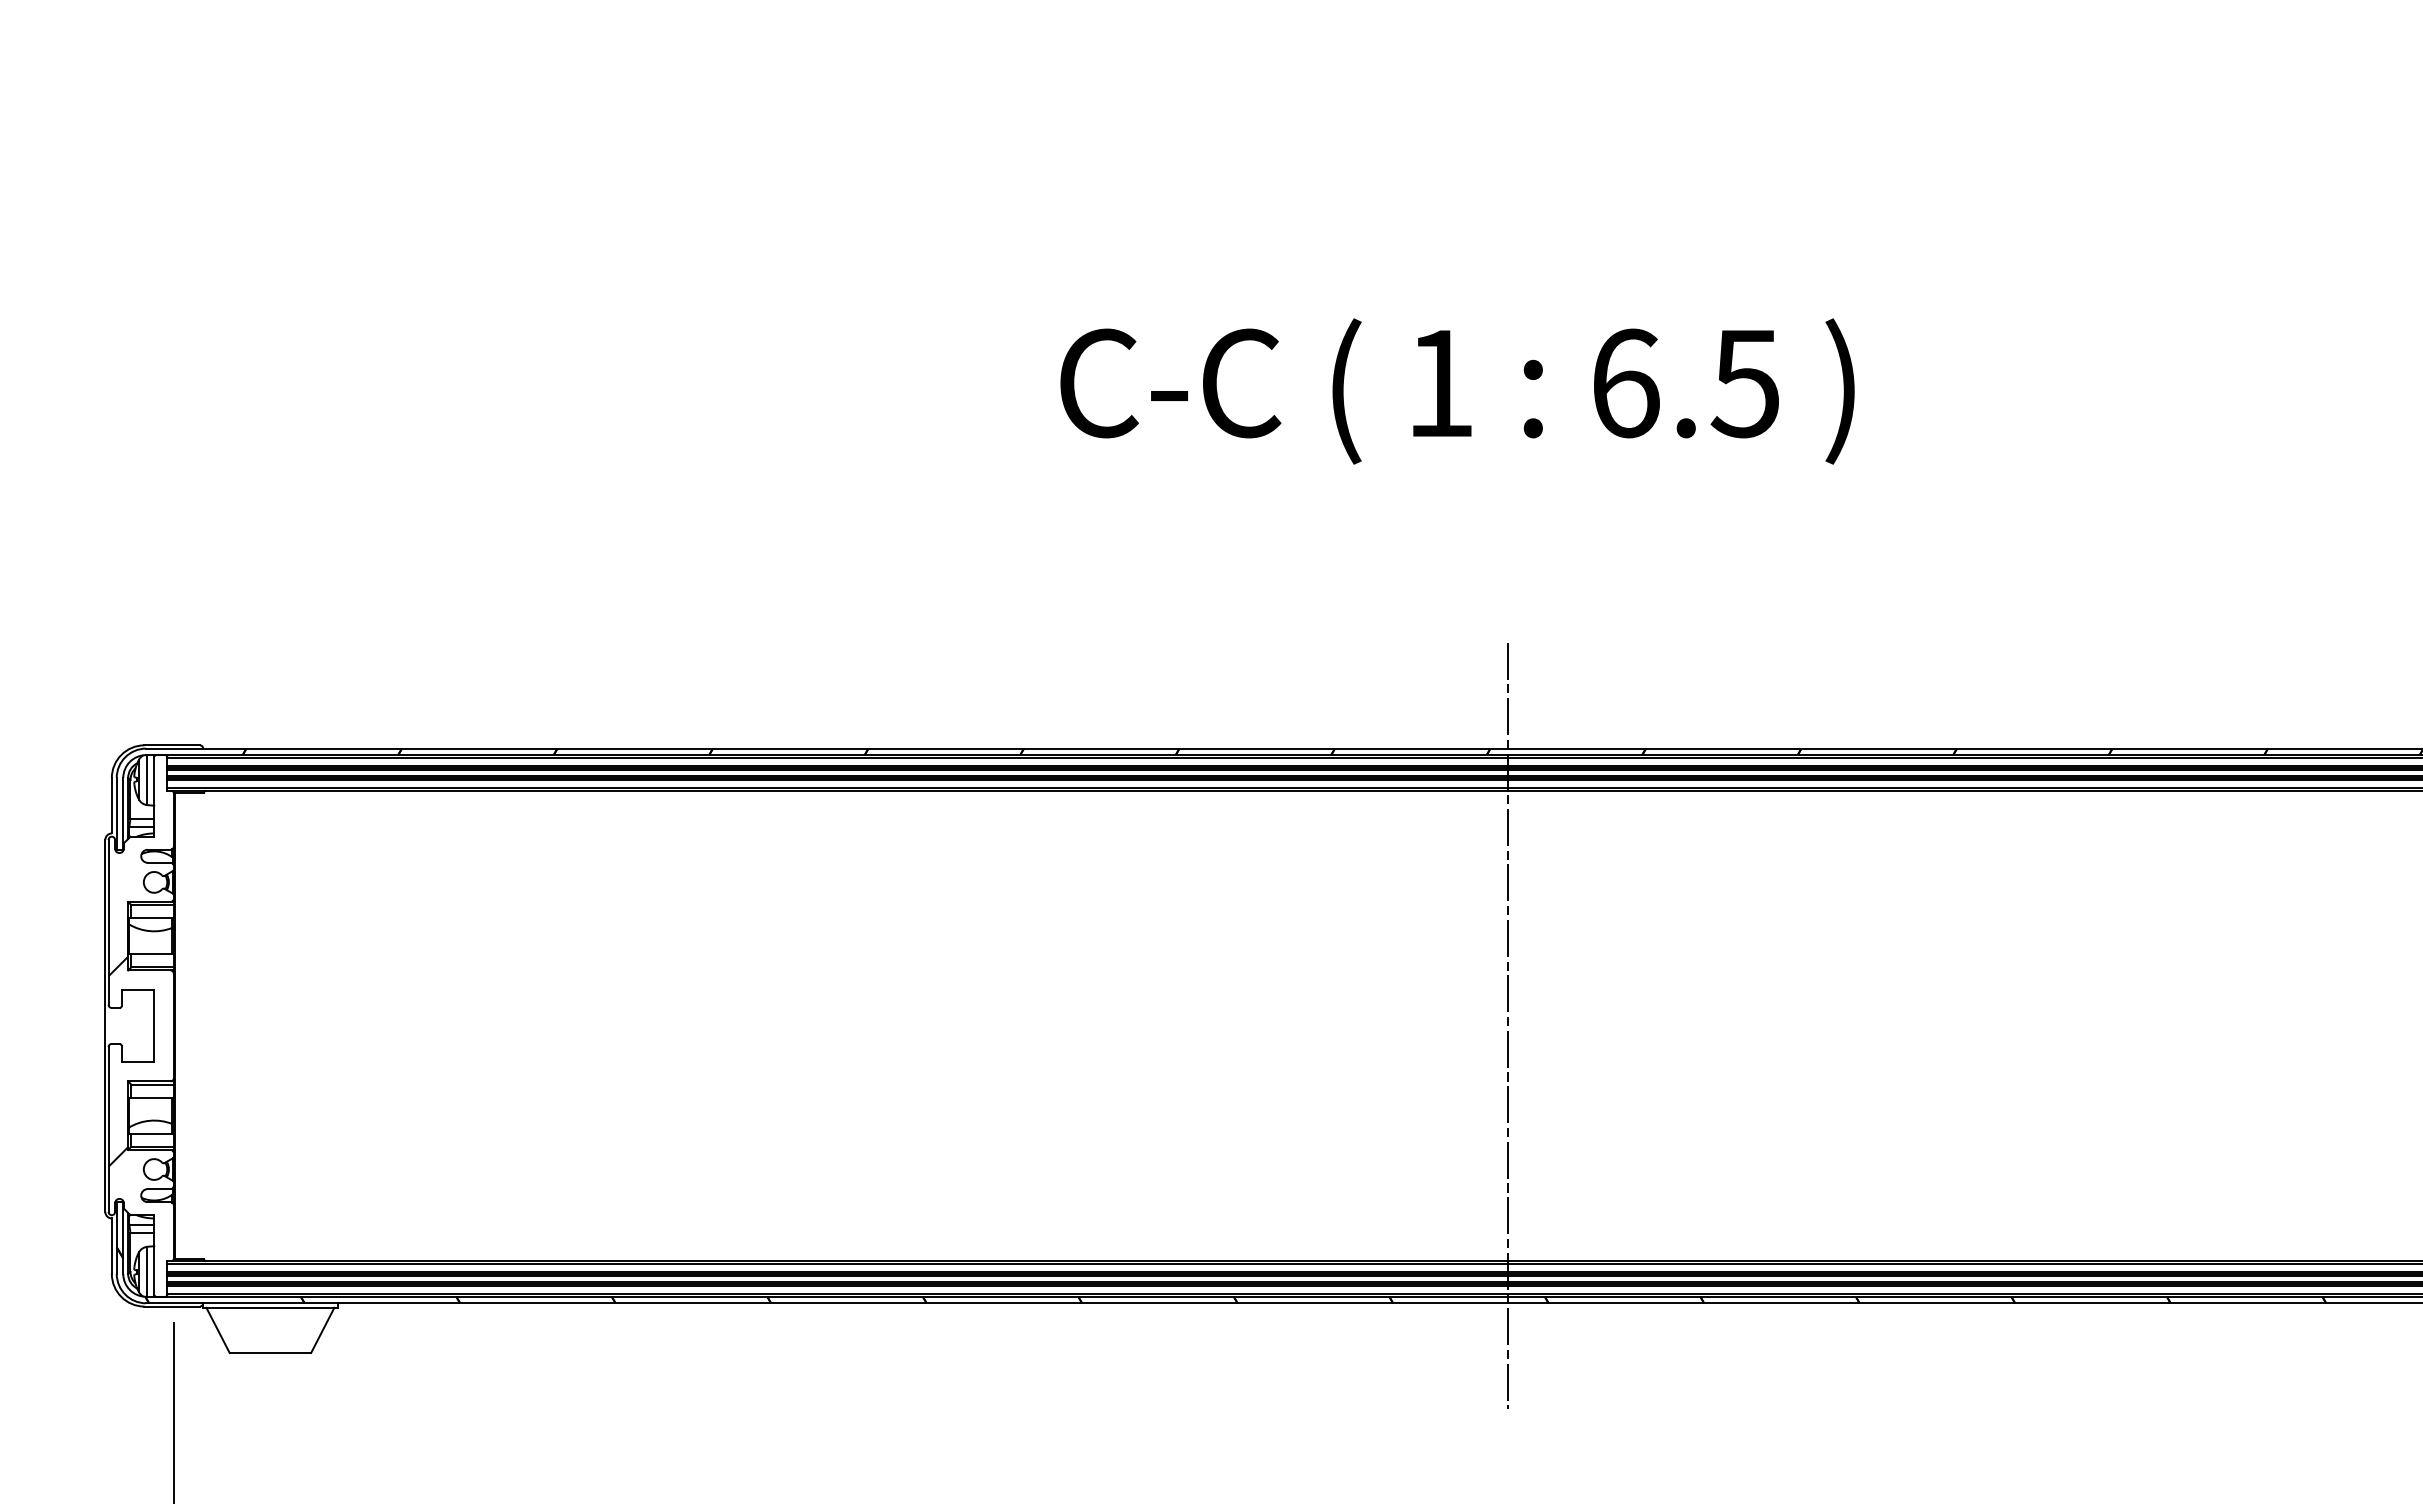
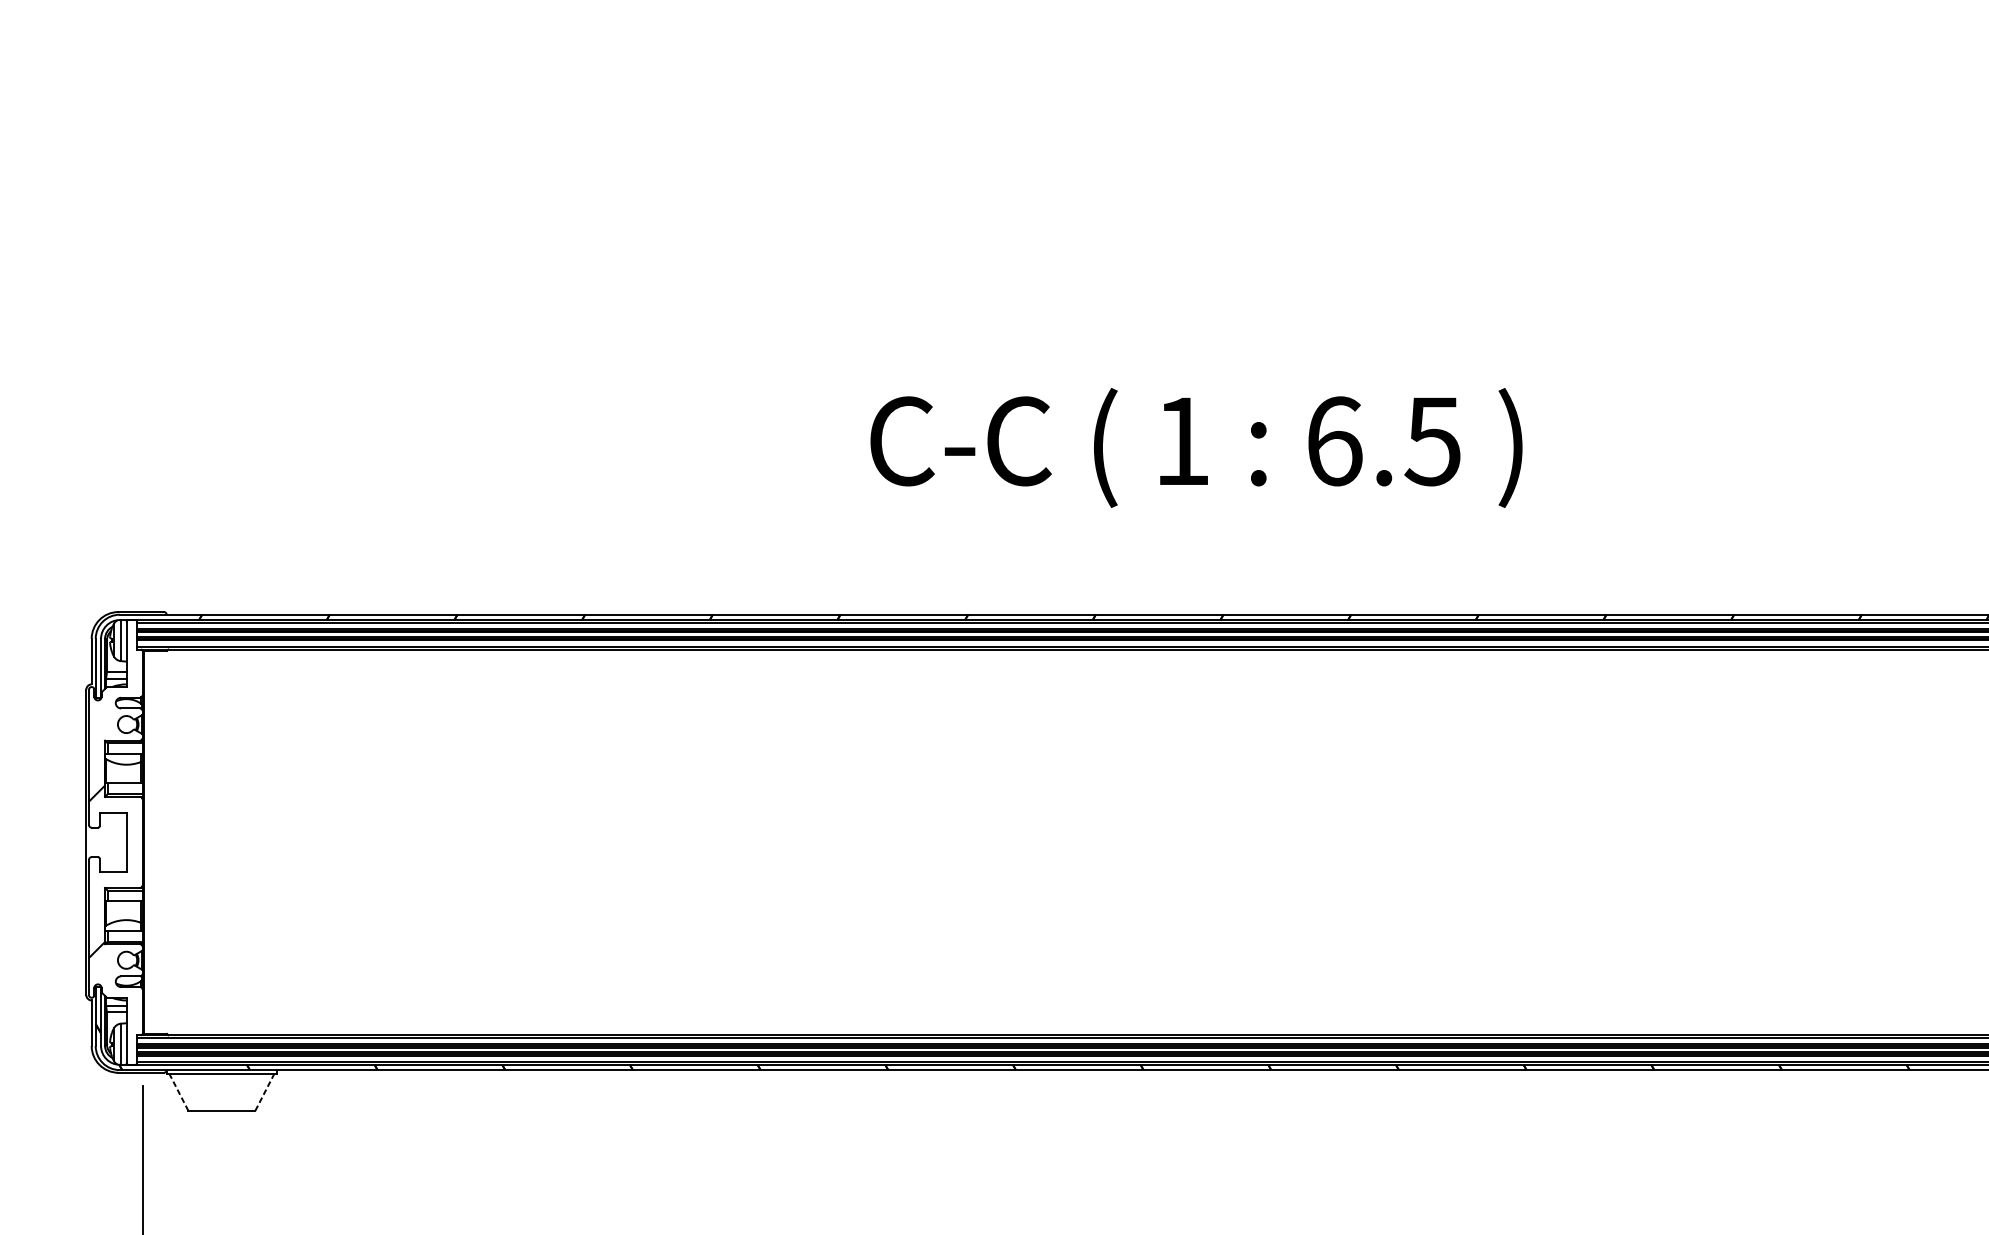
text: (1457, 391) -> (1196, 447), moved
line: (1508, 1025) -> (1238, 842), removed
line: (217, 1329) -> (178, 1091), solid -> dashed
line: (323, 1329) -> (265, 1091), solid -> dashed

